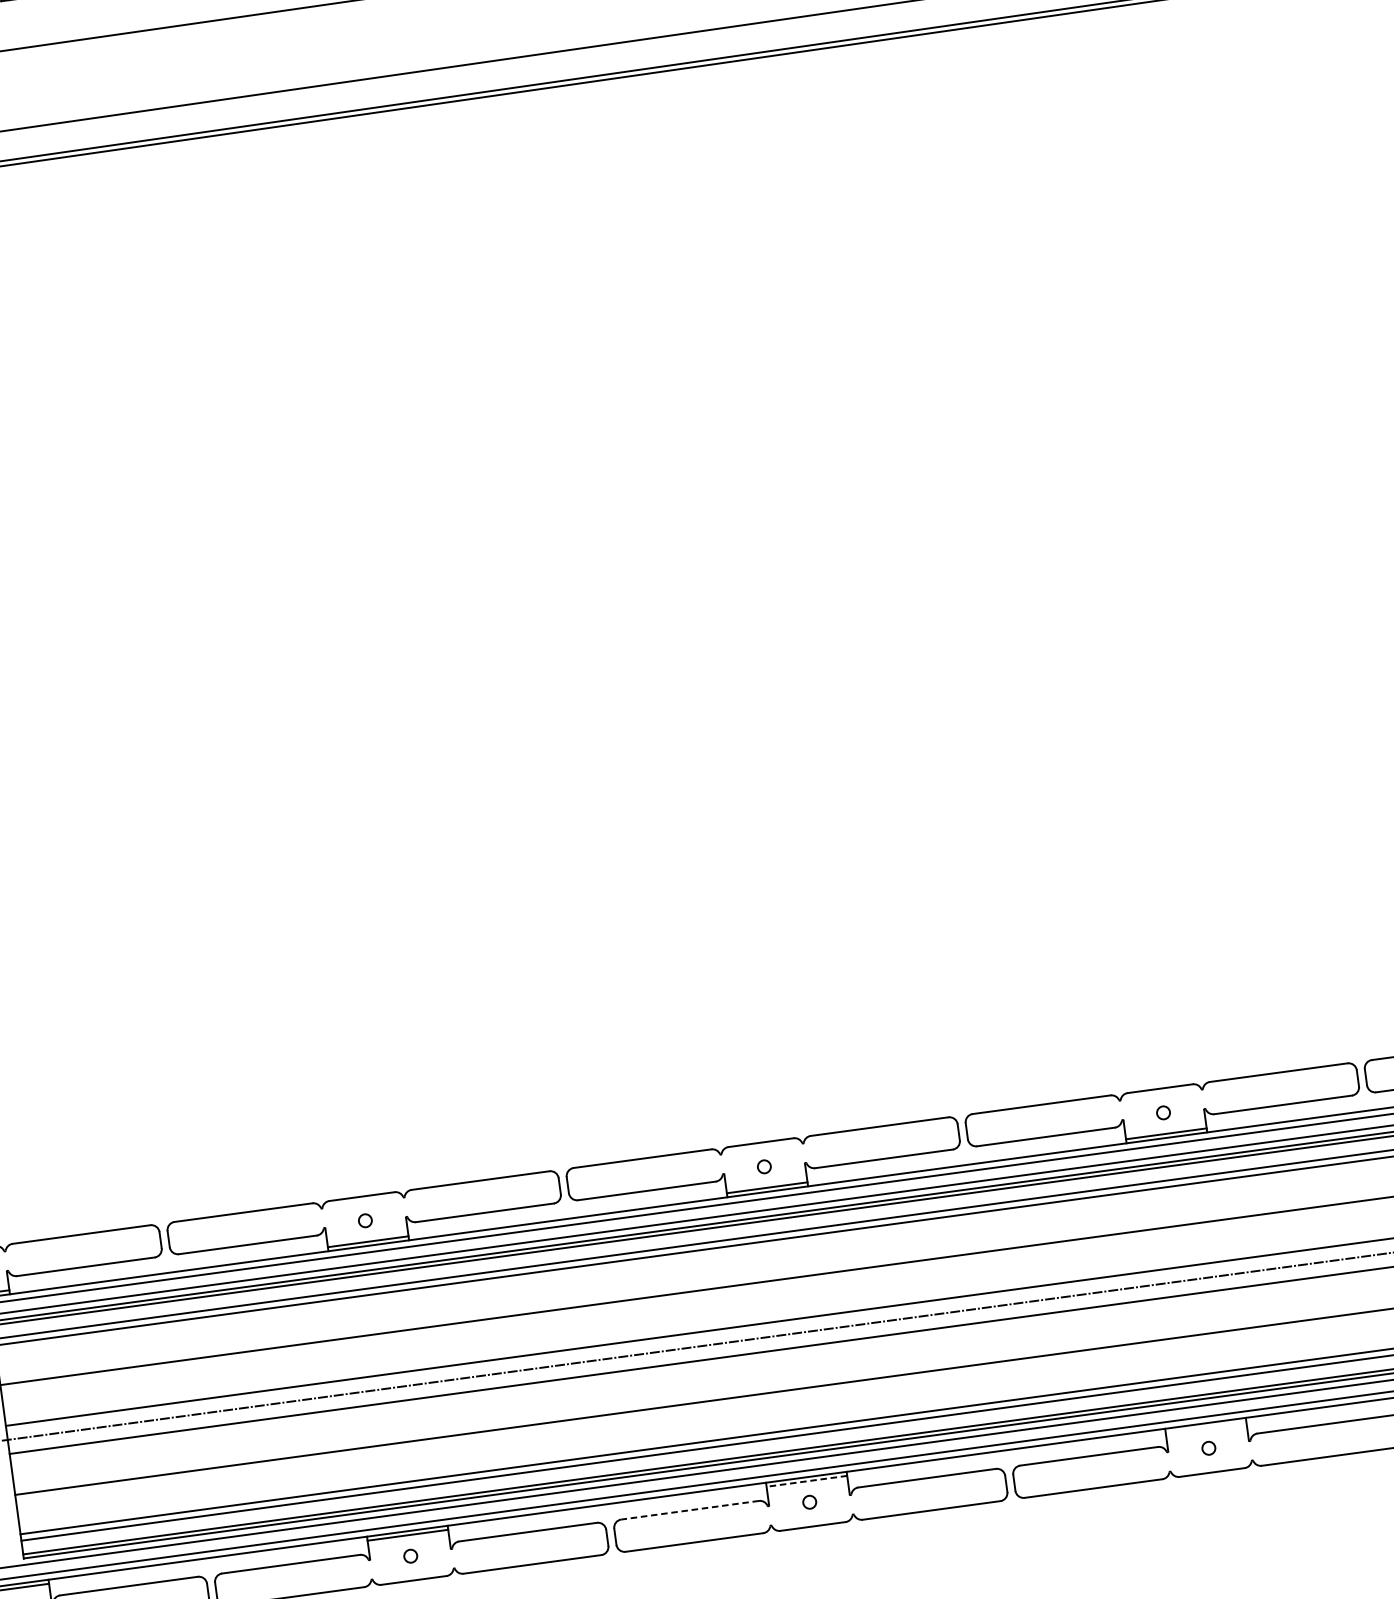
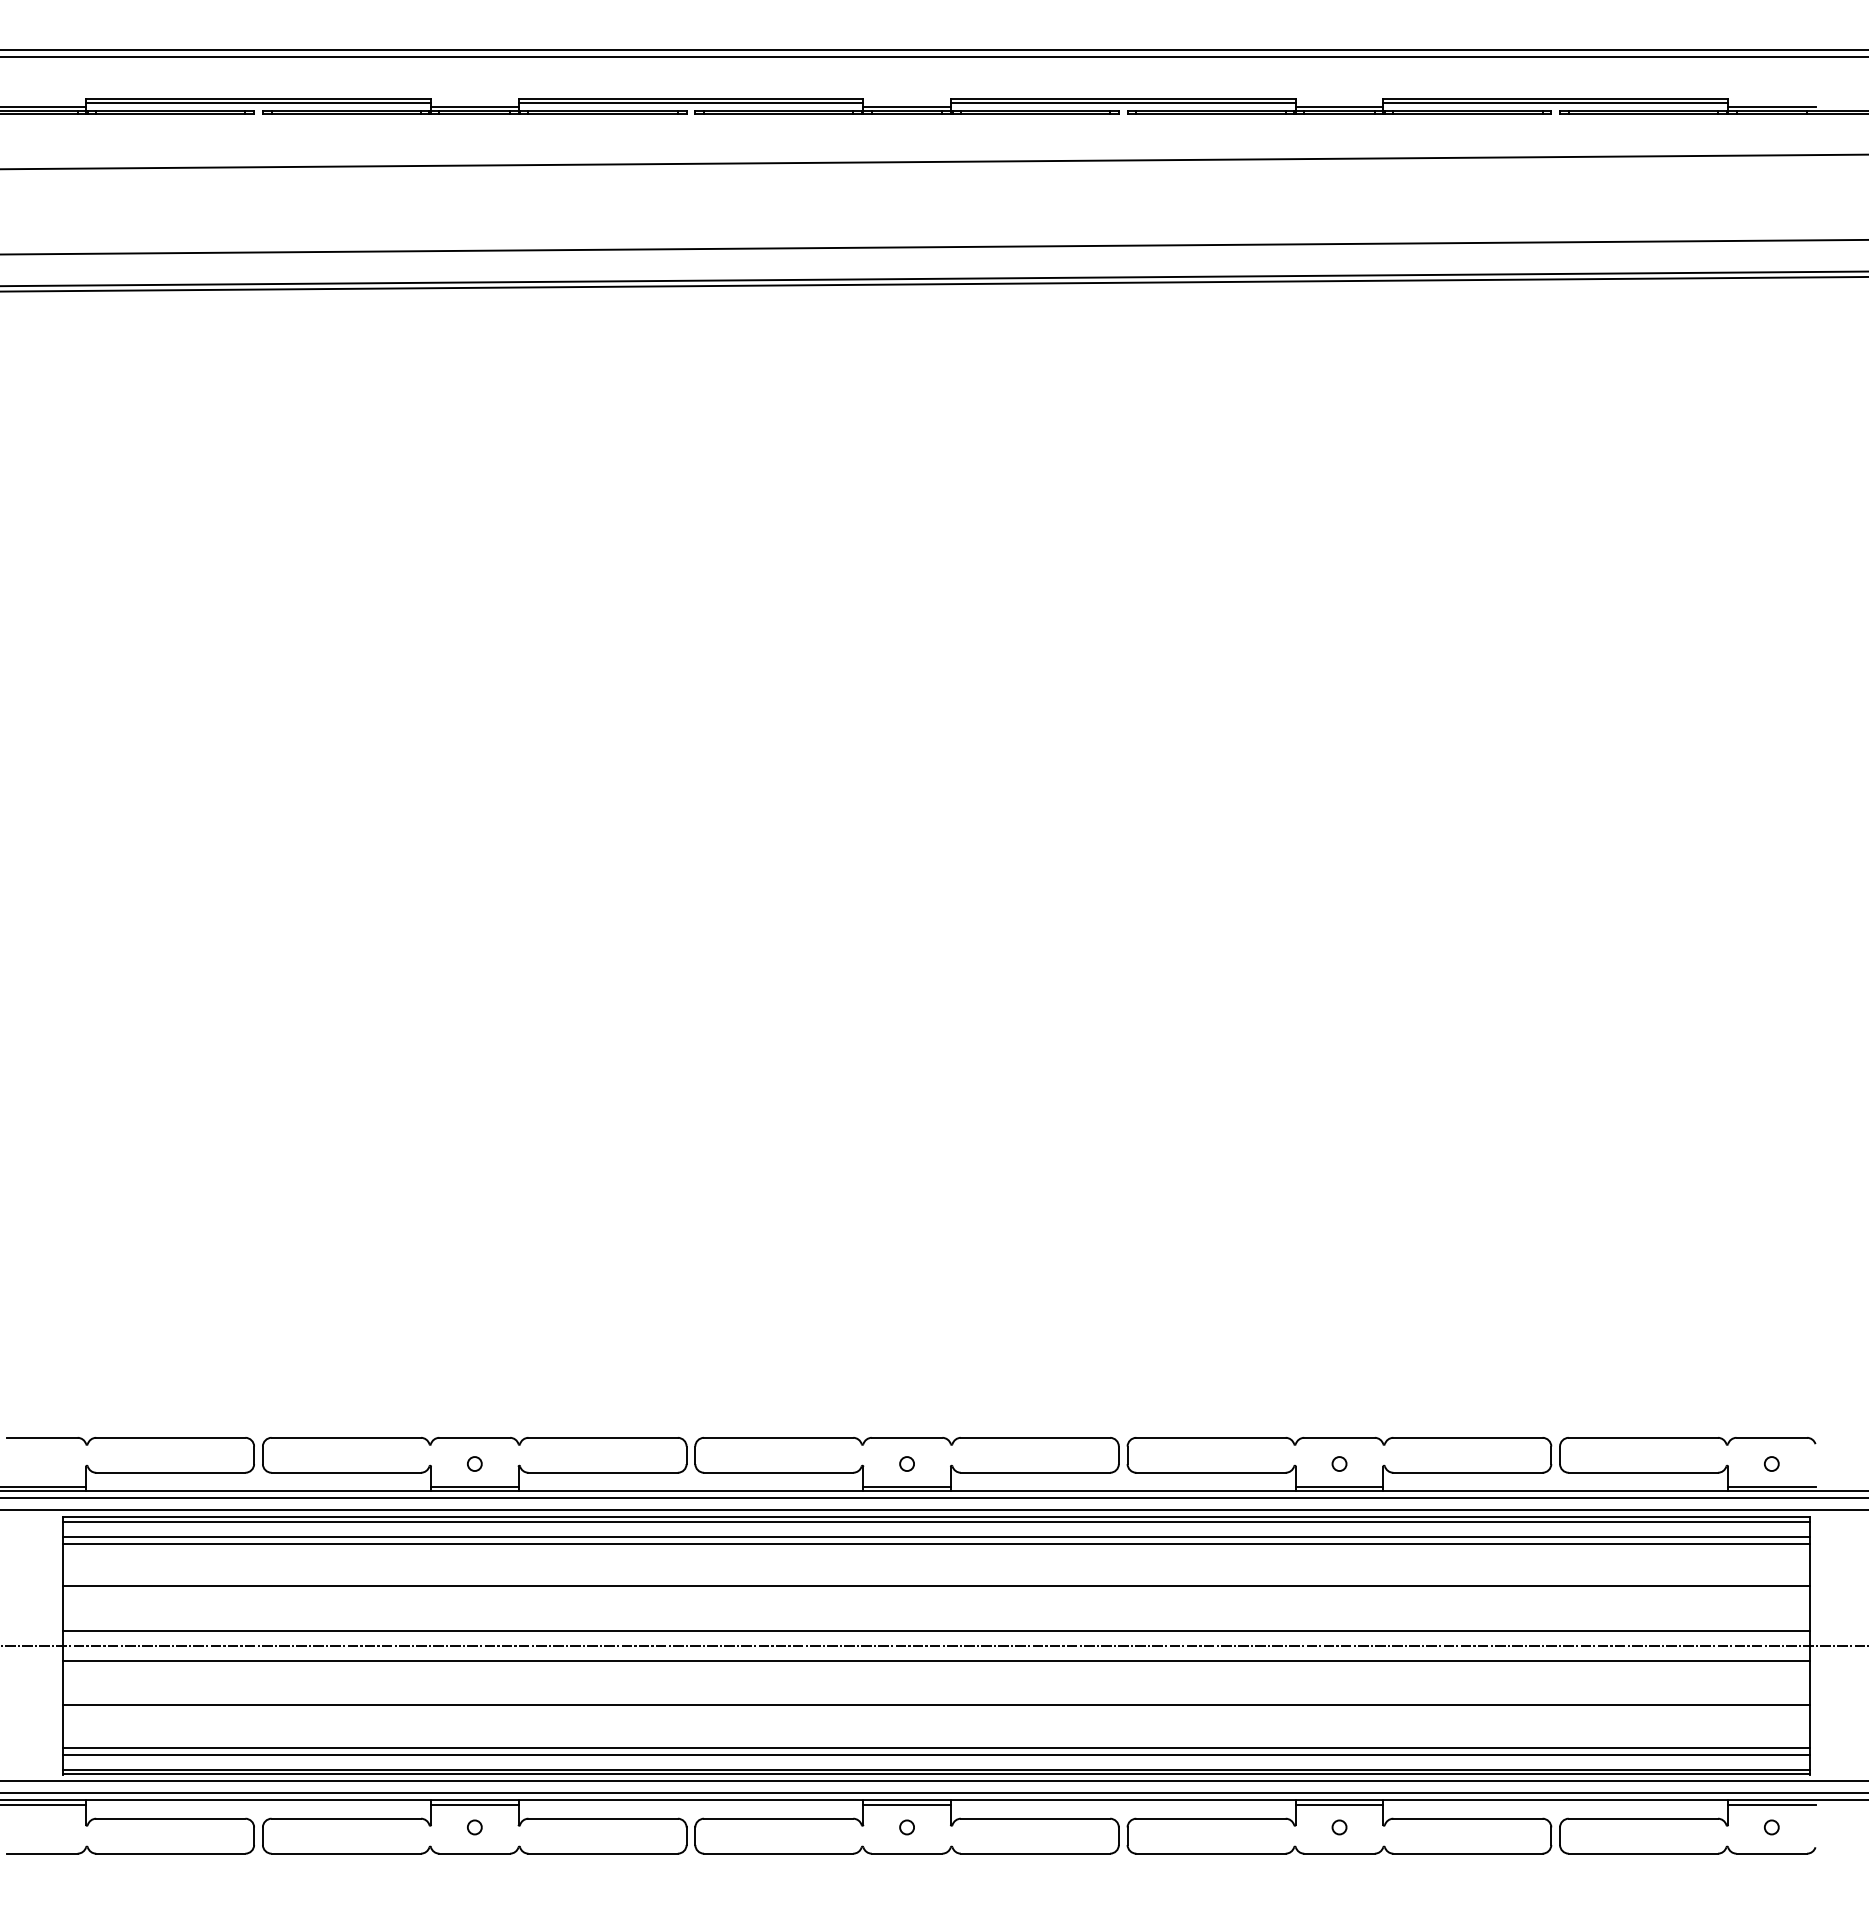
line: (1205, 1427) -> (1339, 1804), added
line: (807, 1481) -> (907, 1804), dashed -> solid
line: (689, 1510) -> (778, 1818), dashed -> solid

